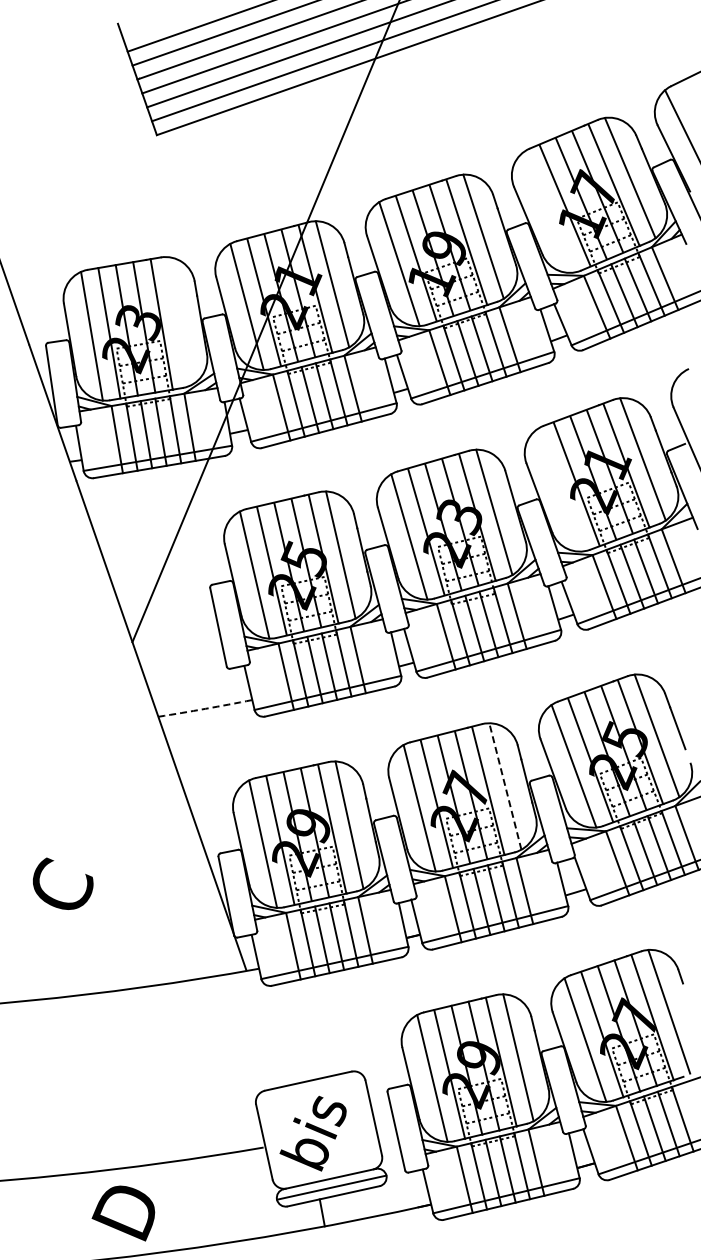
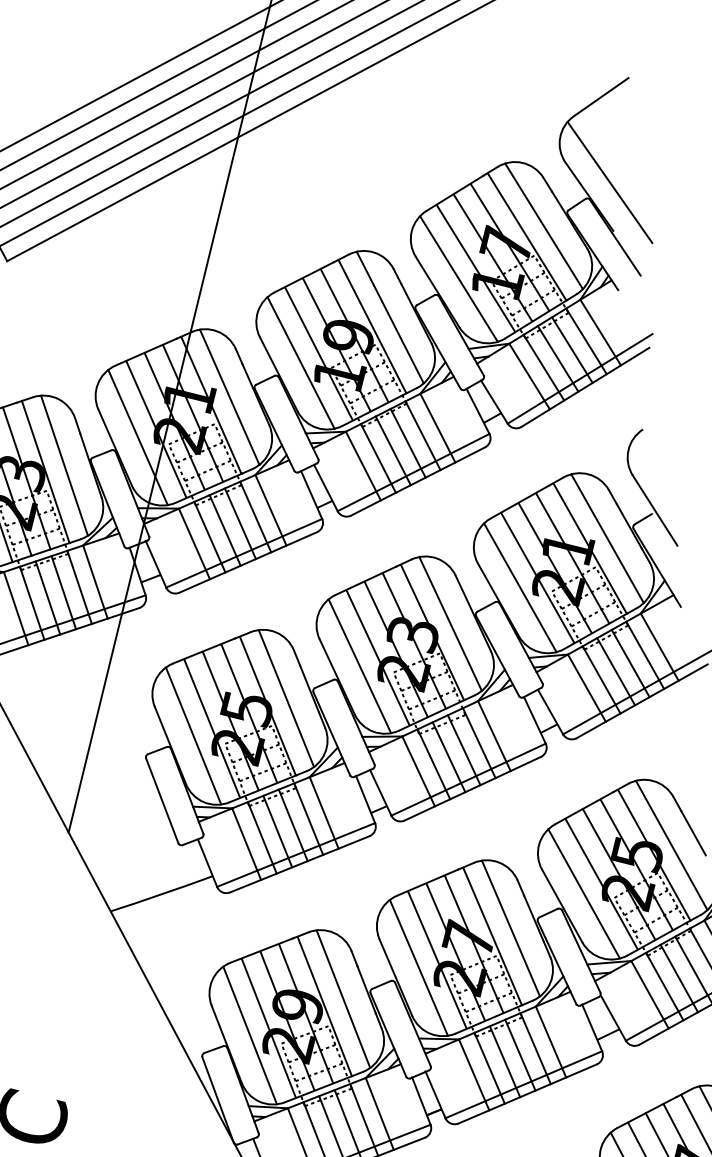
line: (548, 212) -> (458, 279), added
line: (178, 321) -> (63, 465), added
line: (559, 490) -> (519, 588), added
arc: (205, 708) -> (161, 893), dashed -> solid
line: (505, 786) -> (511, 928), dashed -> solid

